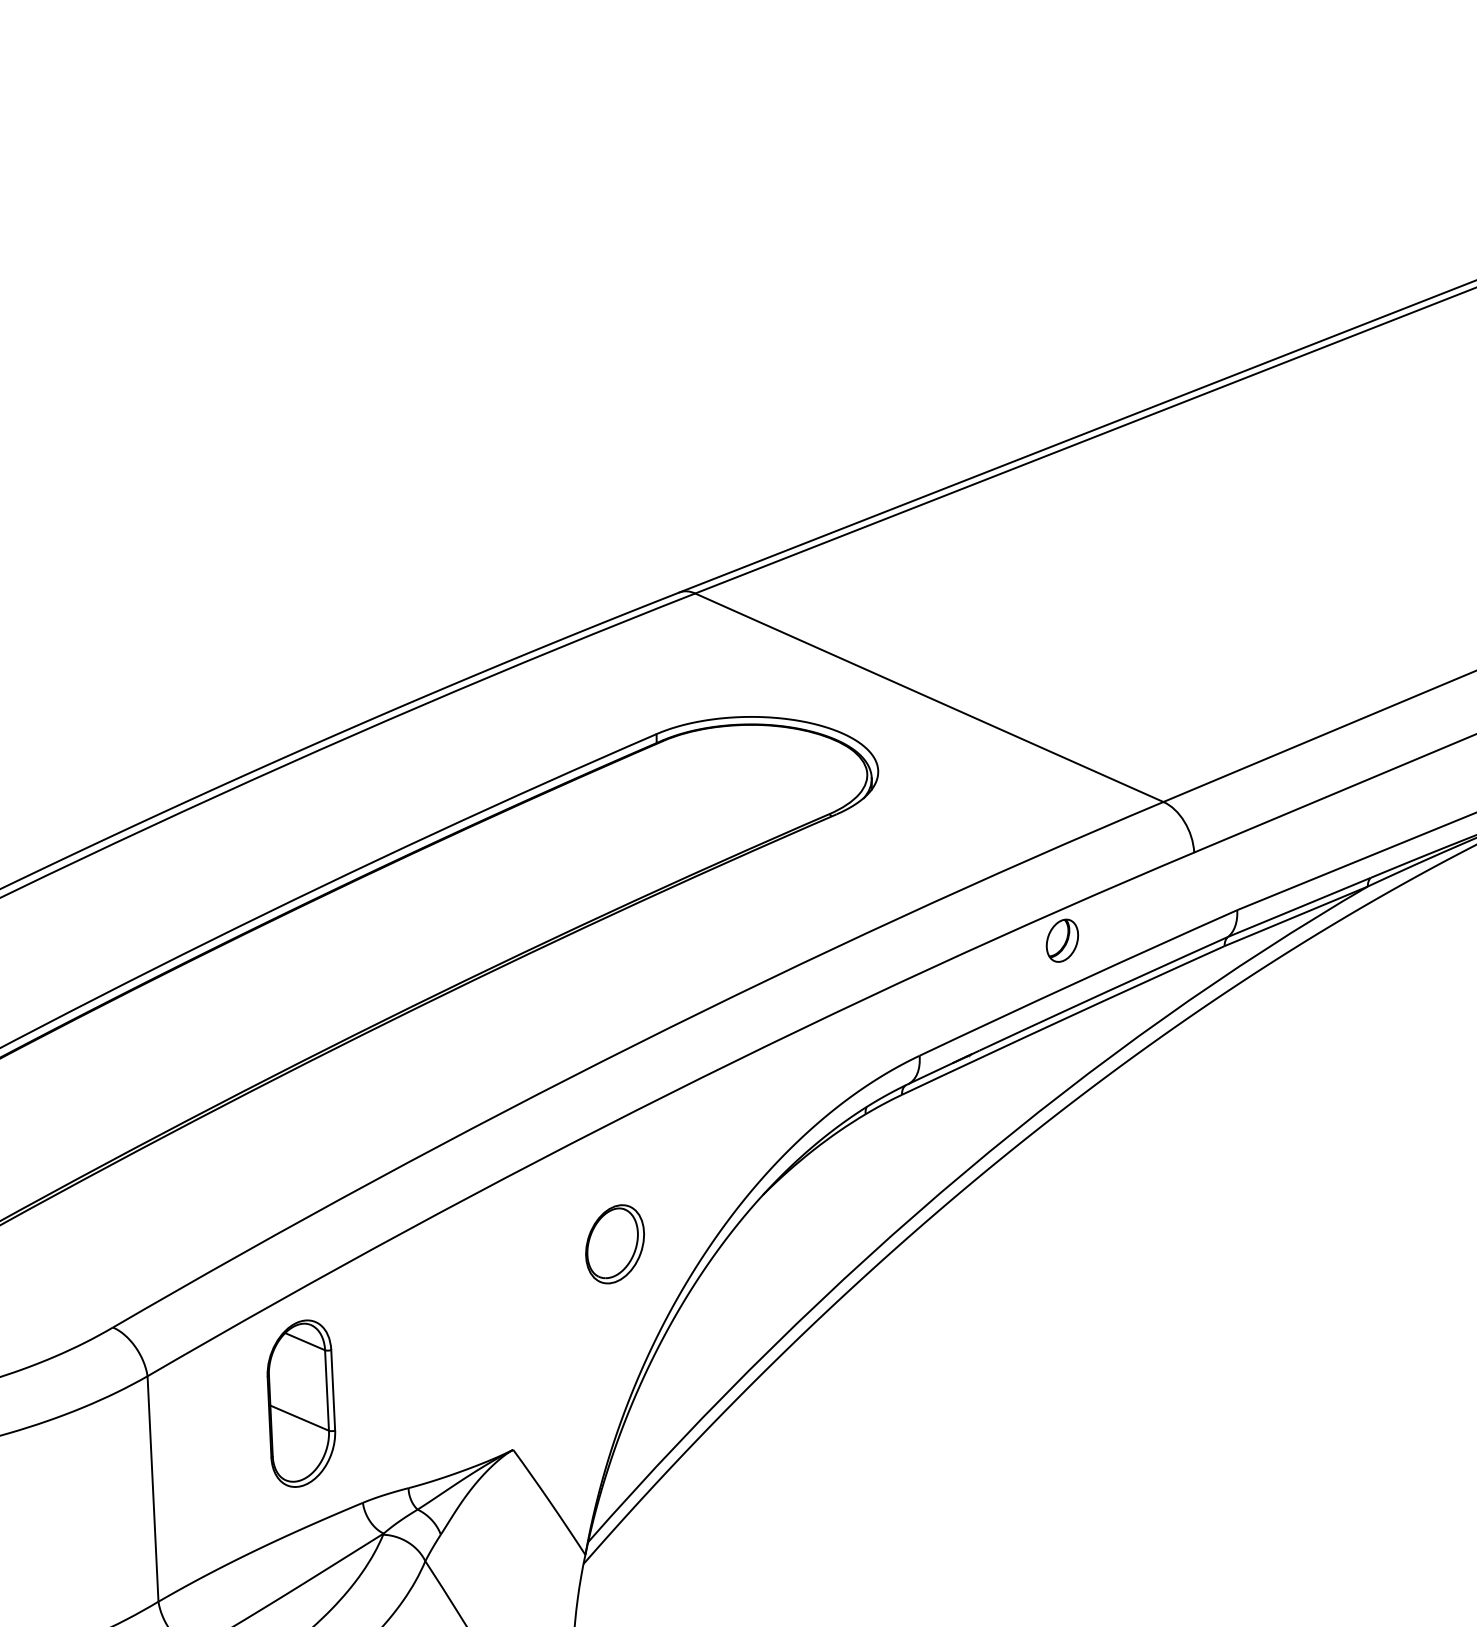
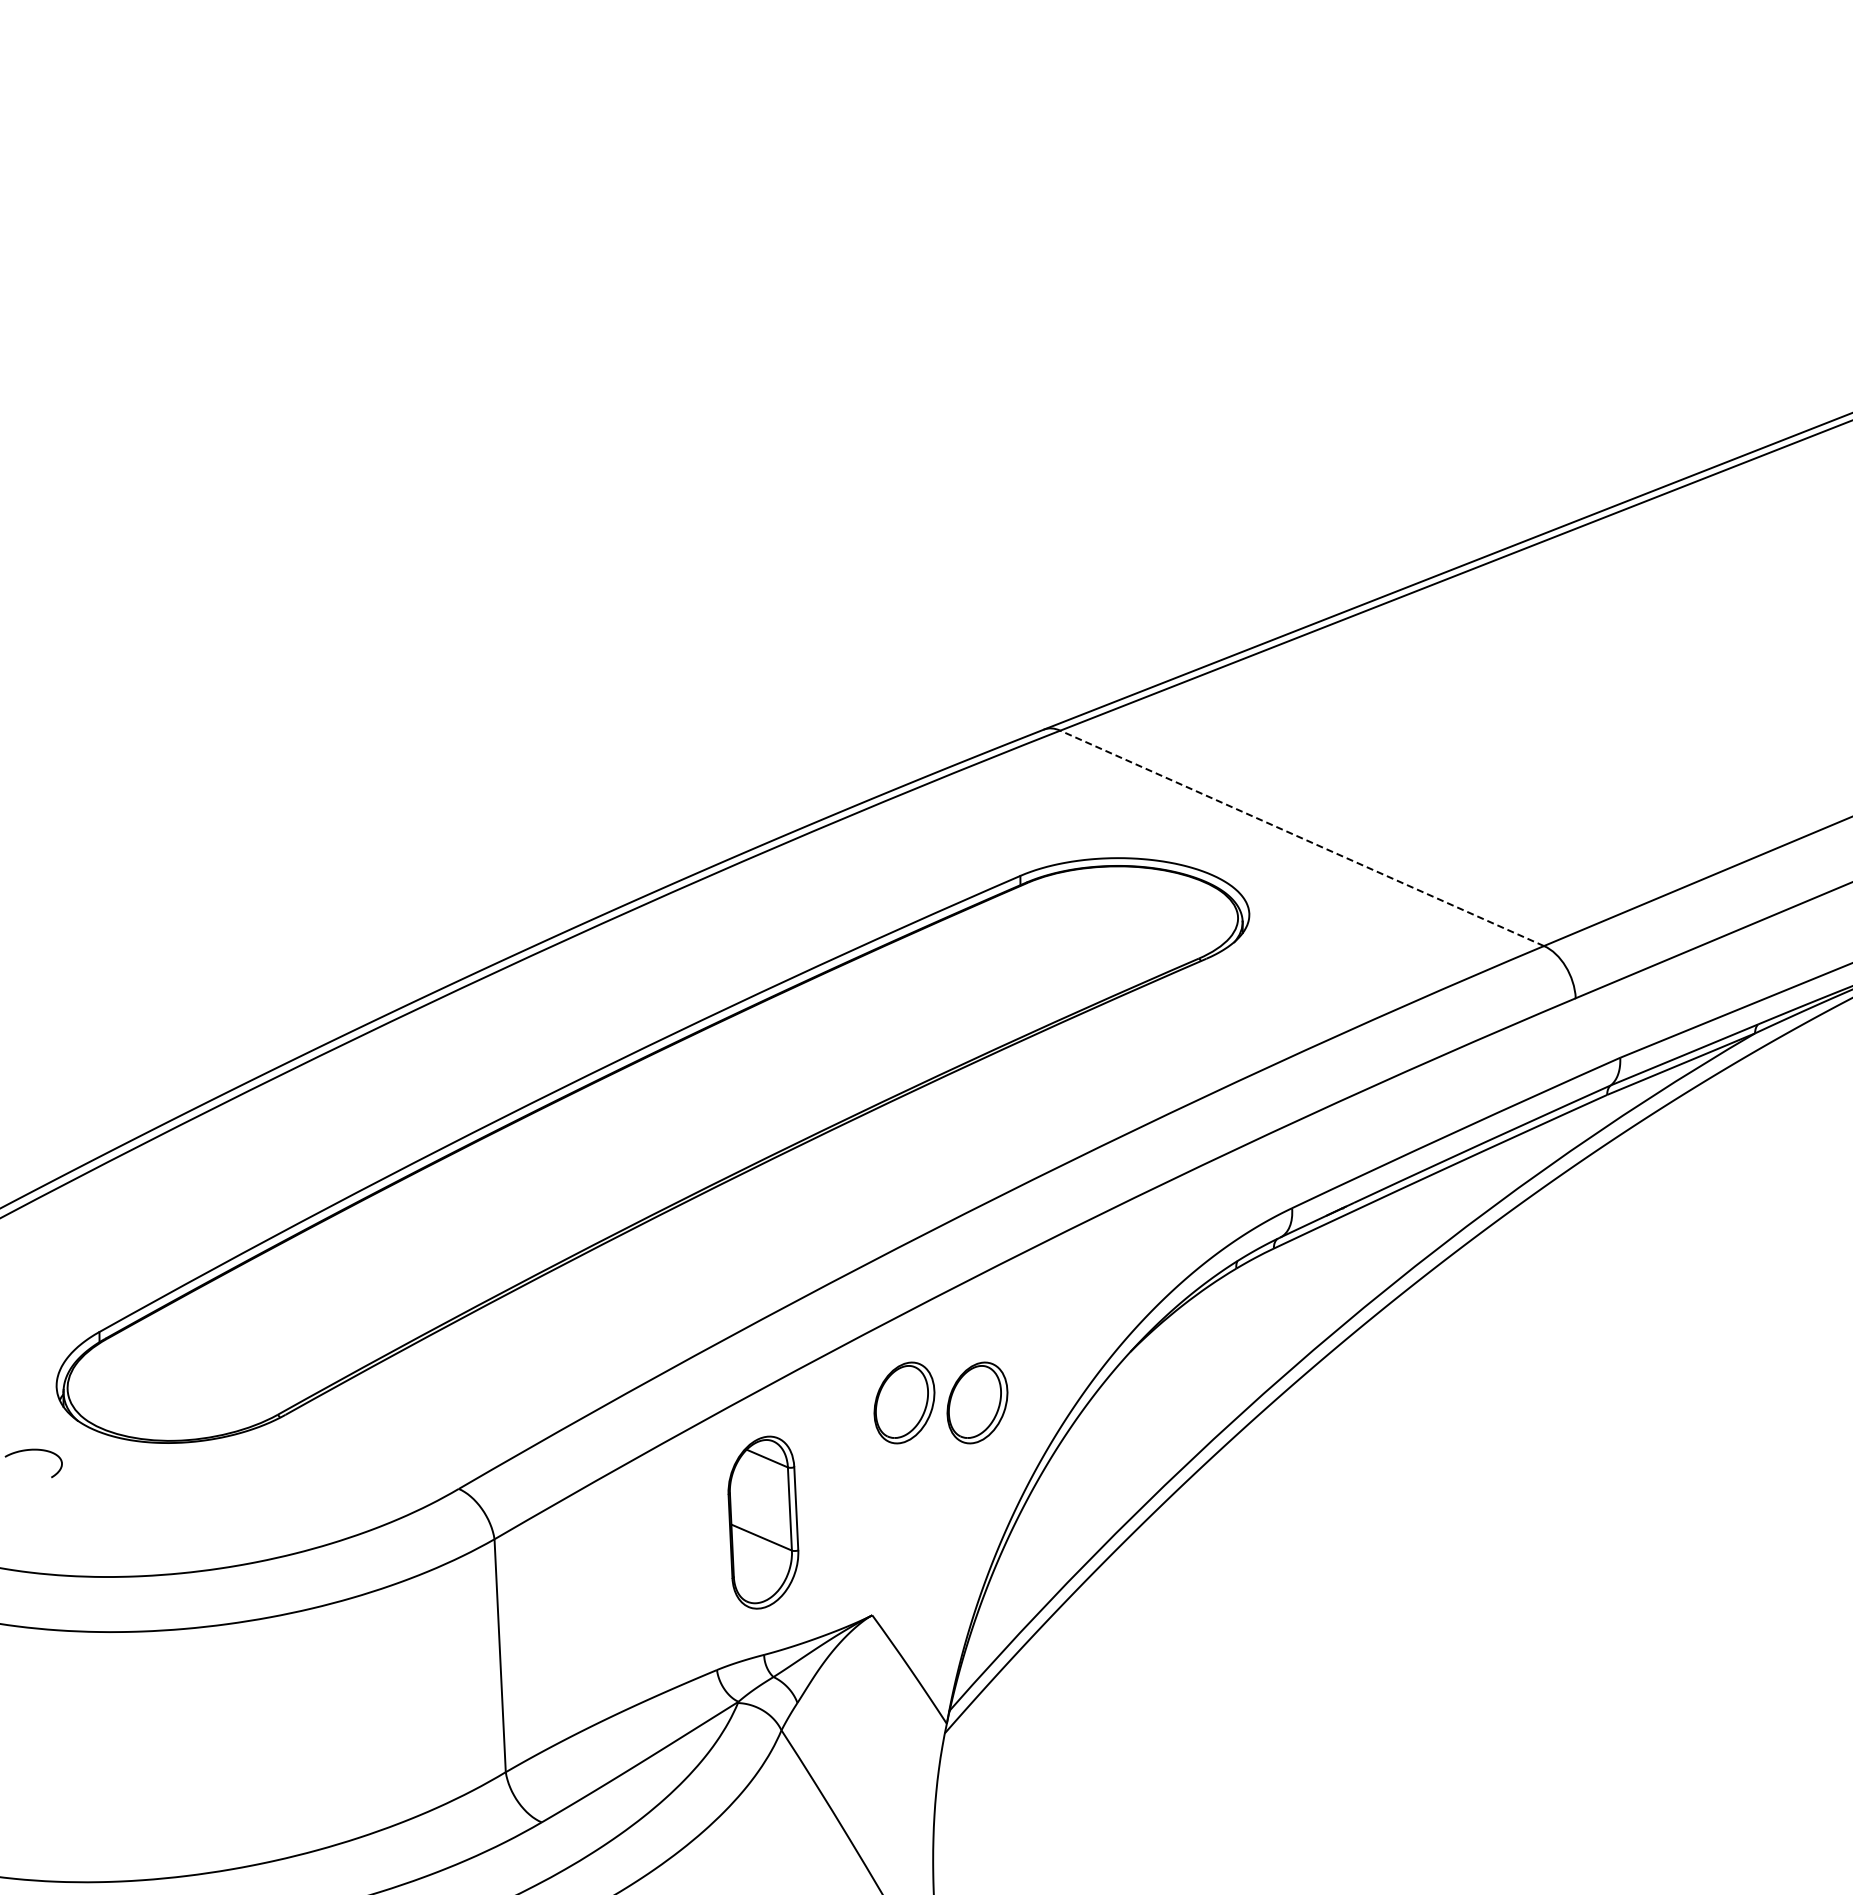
line: (929, 697) -> (1302, 838), solid -> dashed
part: (1062, 940) -> (1439, 1089), removed
part: (544, 1243) -> (904, 1402), added
part: (301, 1403) -> (763, 1522), moved

